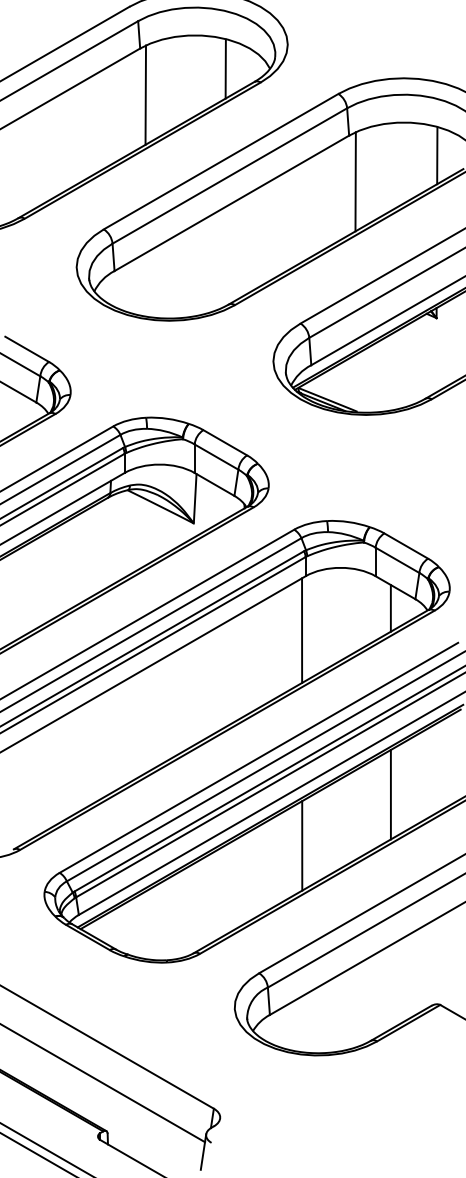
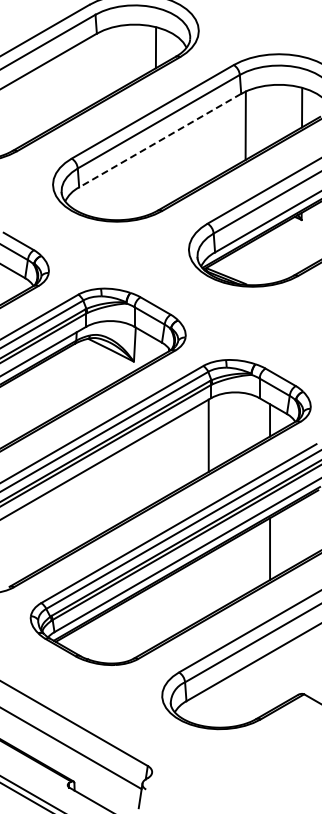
line: (145, 94) -> (100, 65), removed
line: (232, 203) -> (160, 140), solid -> dashed
line: (301, 845) -> (208, 584), removed

